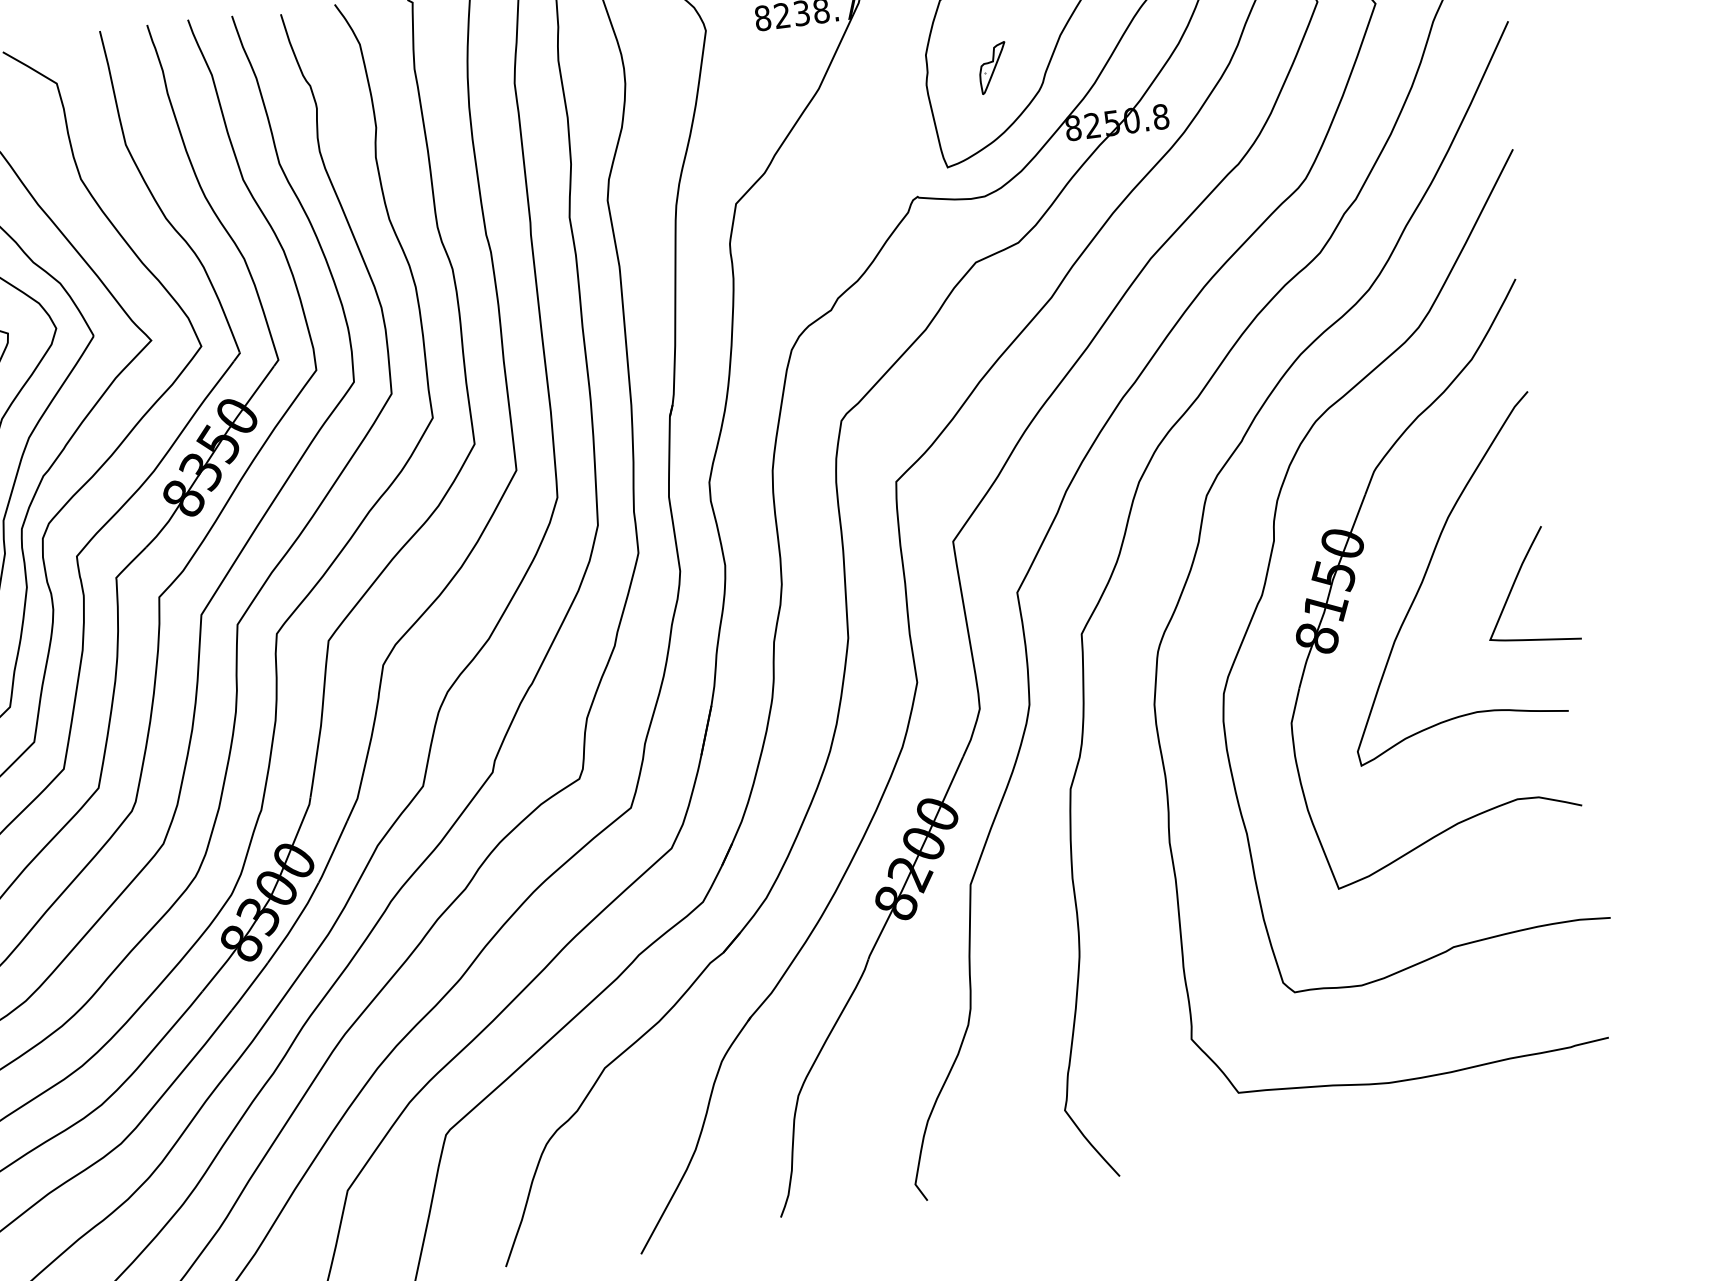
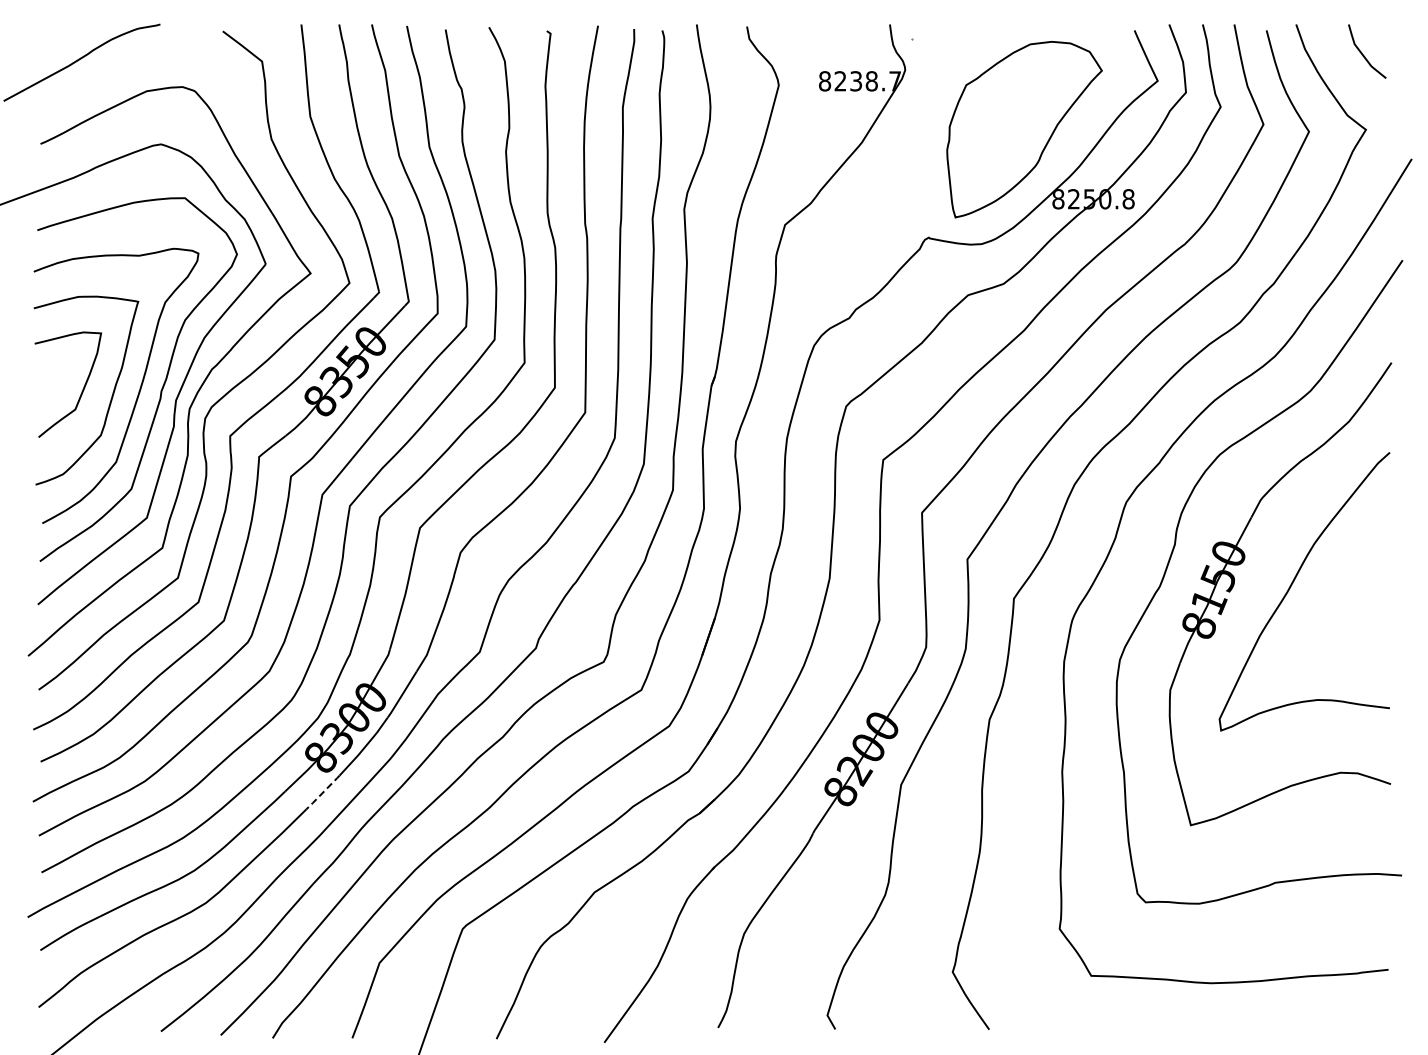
part: (993, 67) -> (1001, 143), removed
curve: (1516, 582) -> (1361, 601), removed
line: (250, 986) -> (323, 792), solid -> dashed

